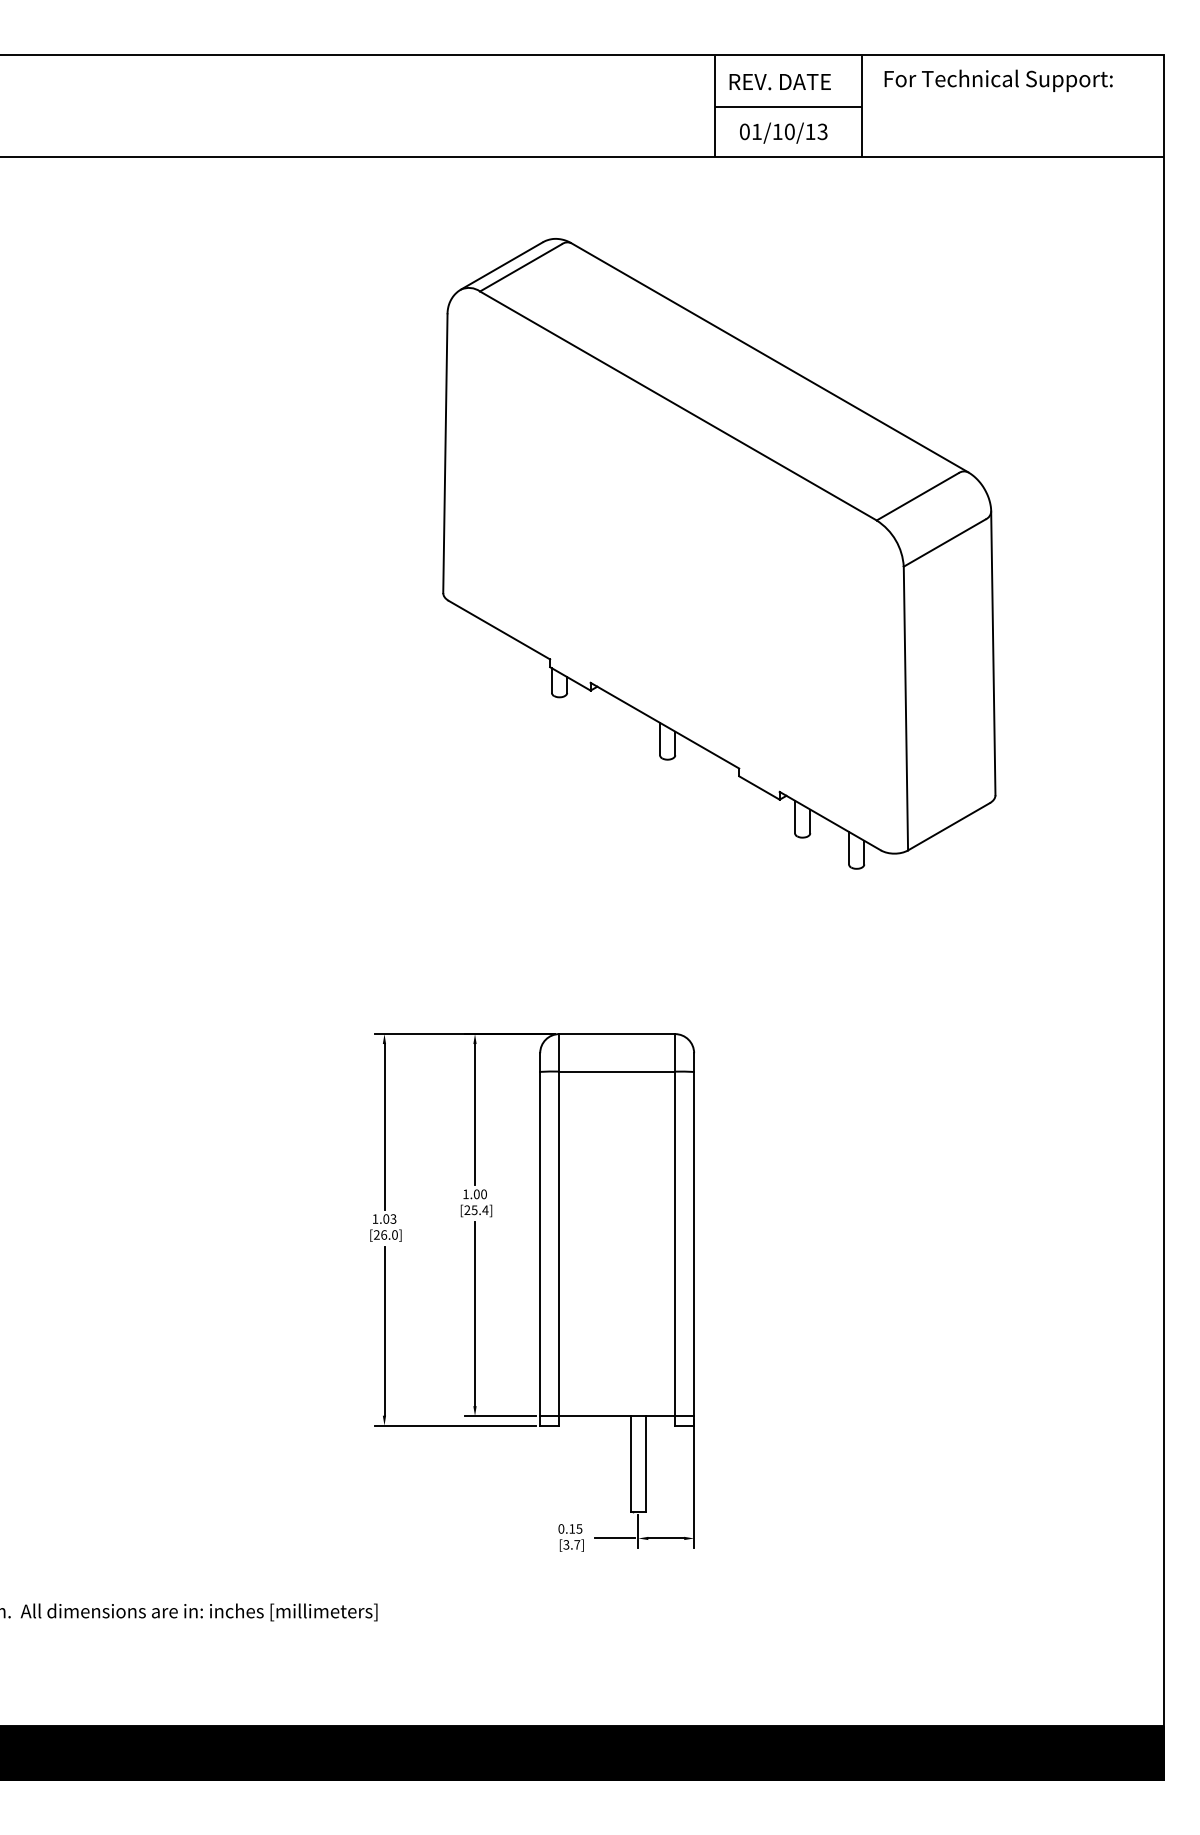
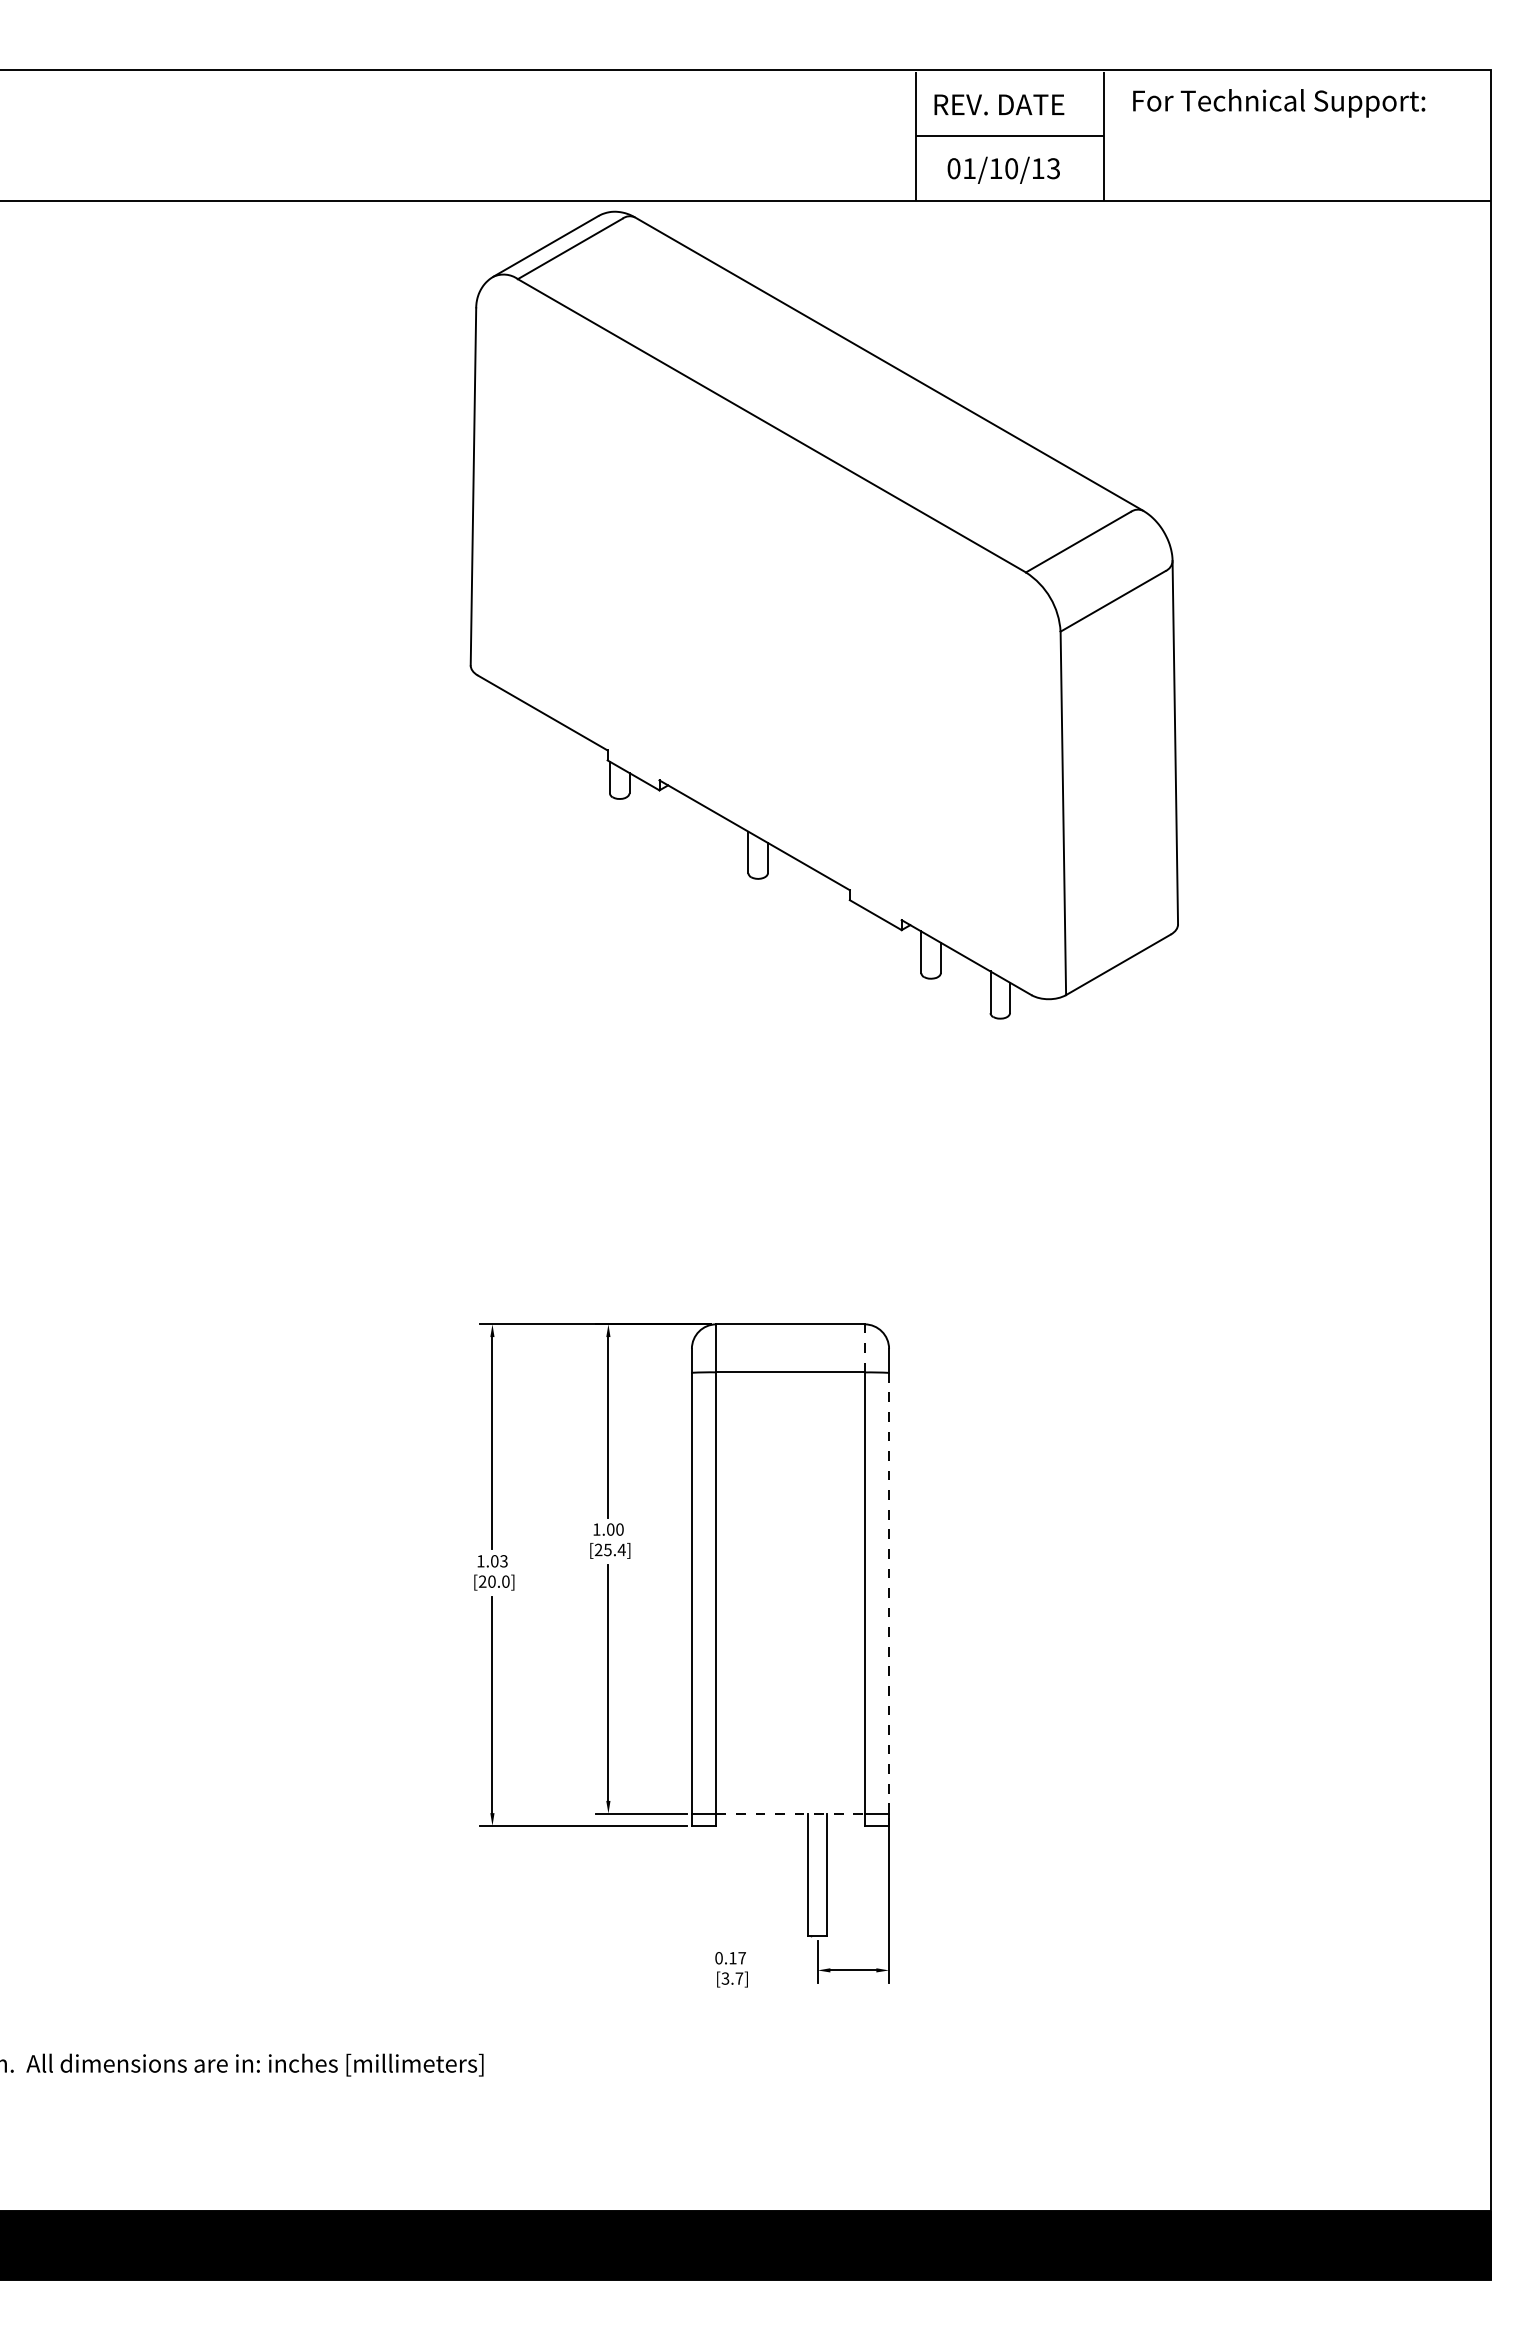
part: (718, 553) -> (823, 614), moved
line: (674, 1052) -> (864, 1347), solid -> dashed
text: (383, 1234) -> (491, 1581), [26.0] -> [20.0]
line: (694, 1244) -> (889, 1593), solid -> dashed
line: (617, 1415) -> (791, 1813), solid -> dashed
text: (578, 1529) -> (741, 1958), 0.15 -> 0.17
line: (614, 1538) -> (787, 1970), removed

